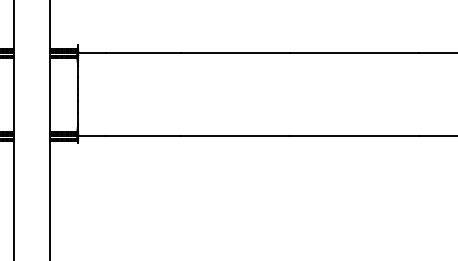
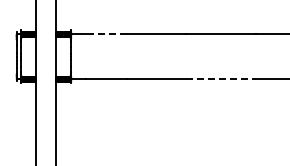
line: (143, 53) -> (106, 34), solid -> dashed
line: (355, 136) -> (221, 79), solid -> dashed

